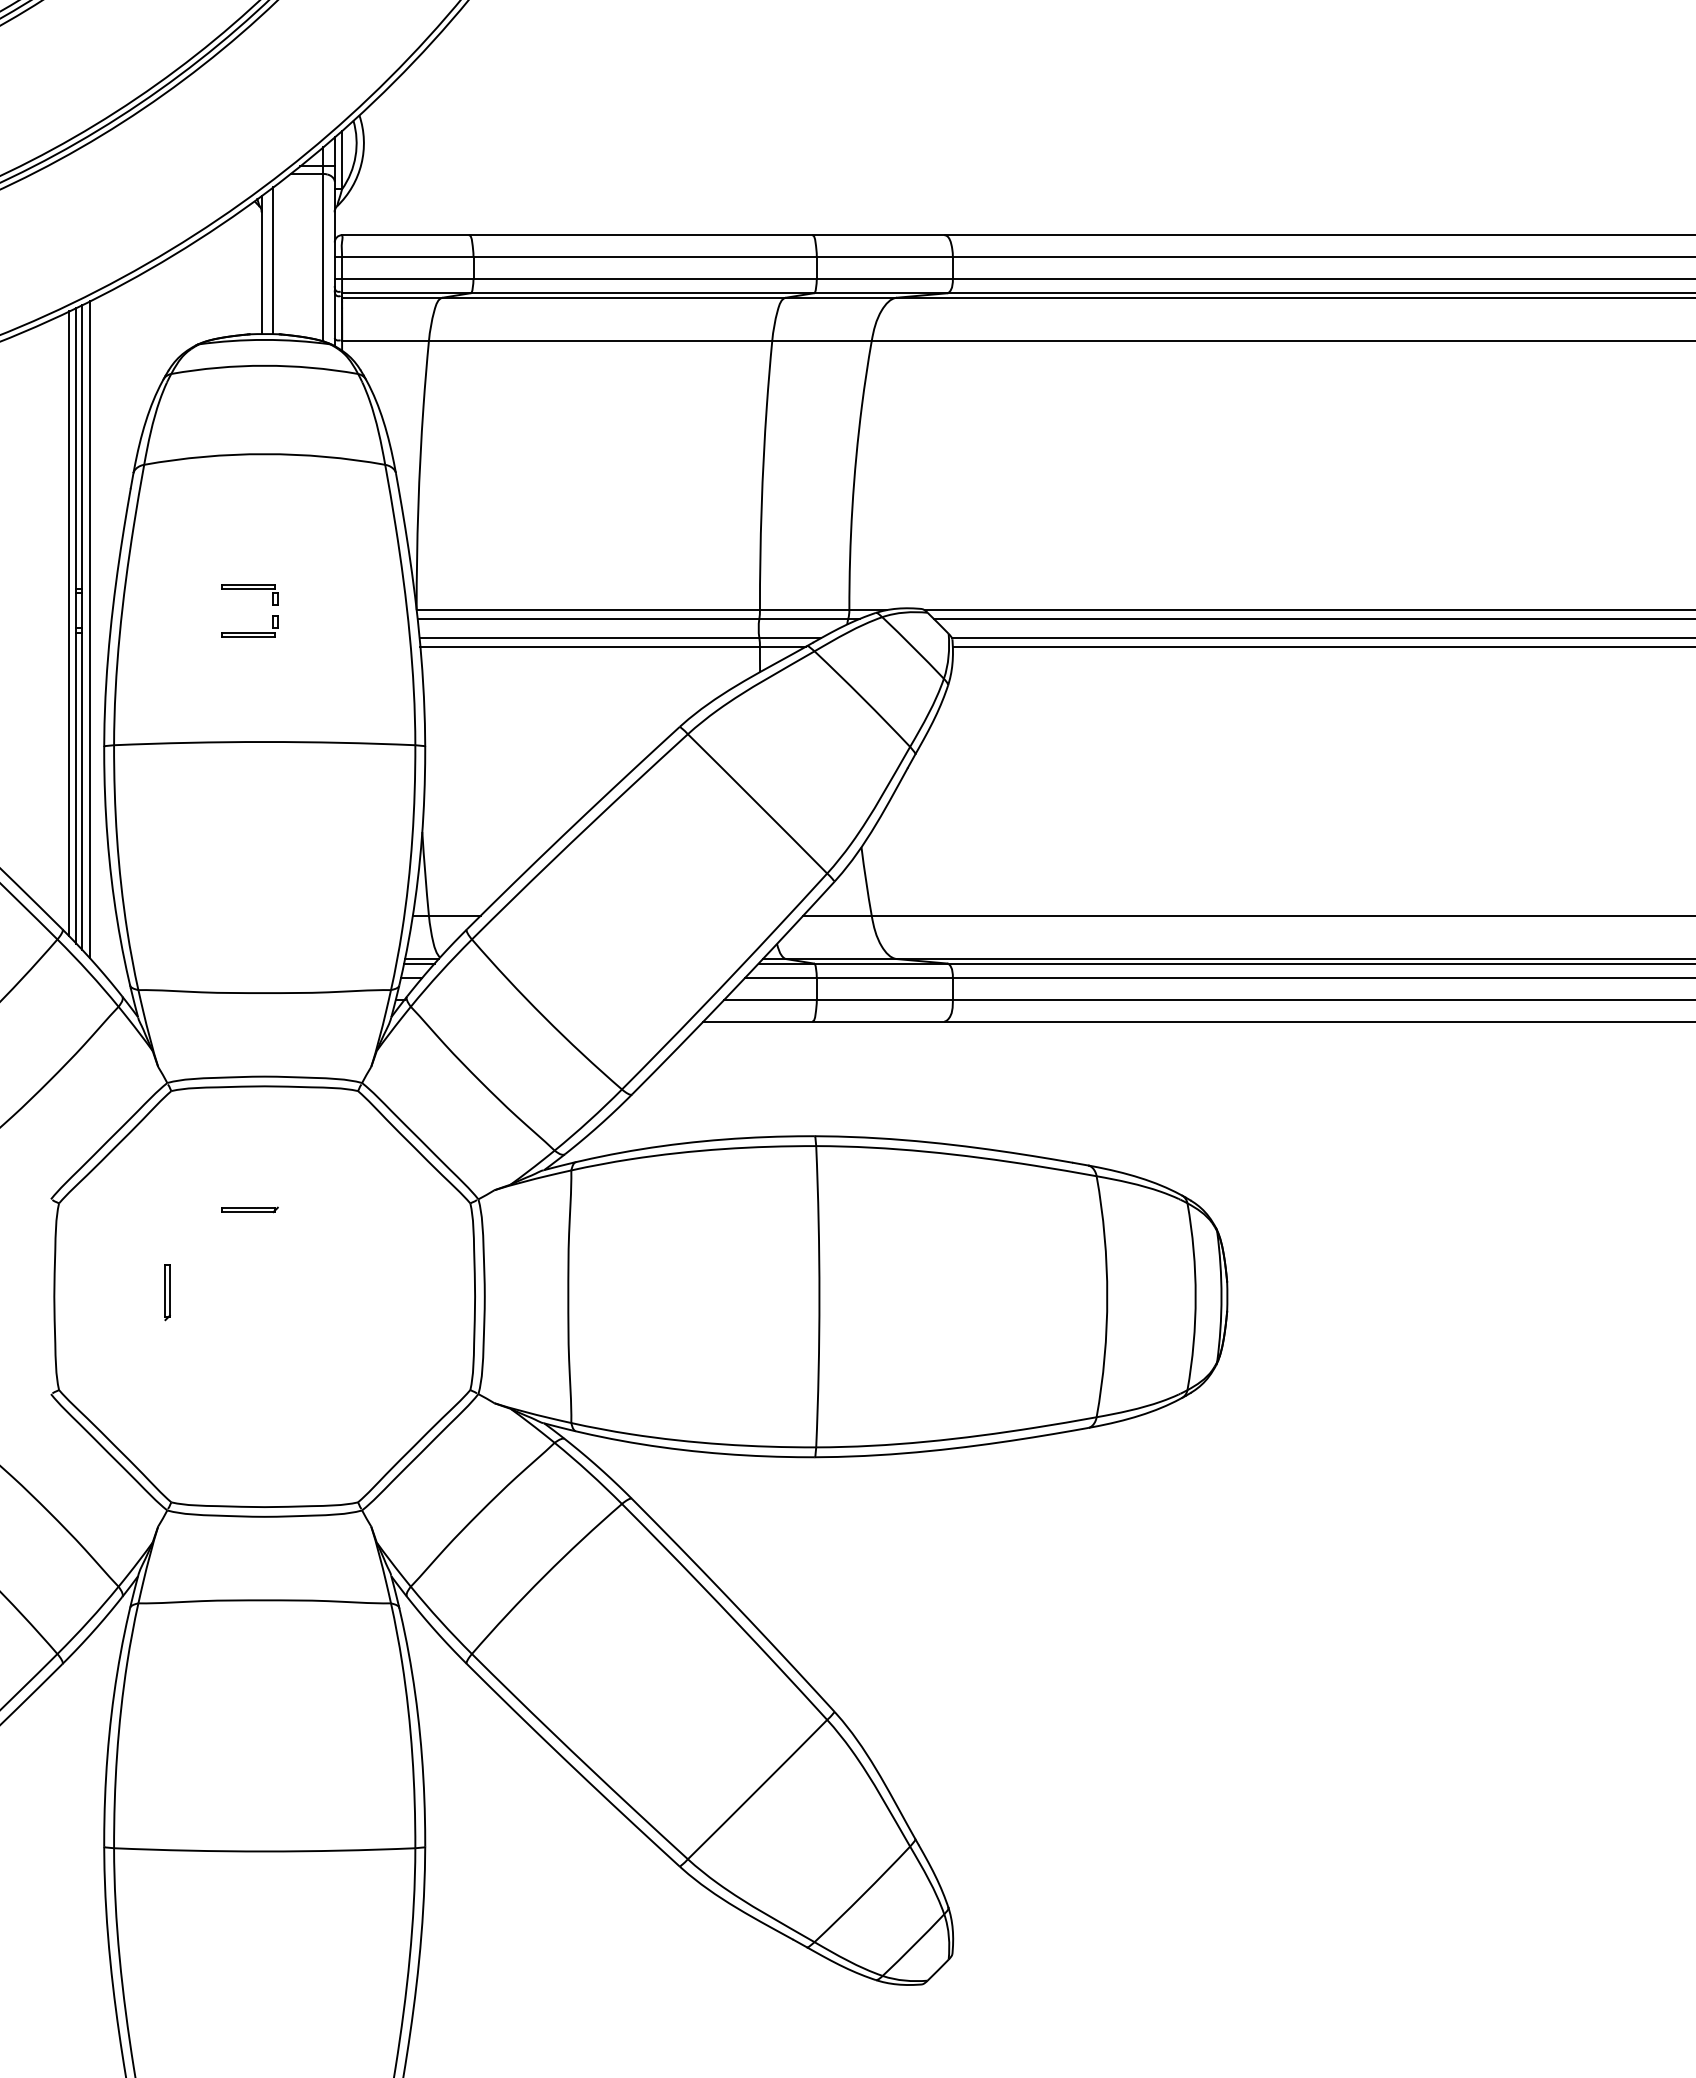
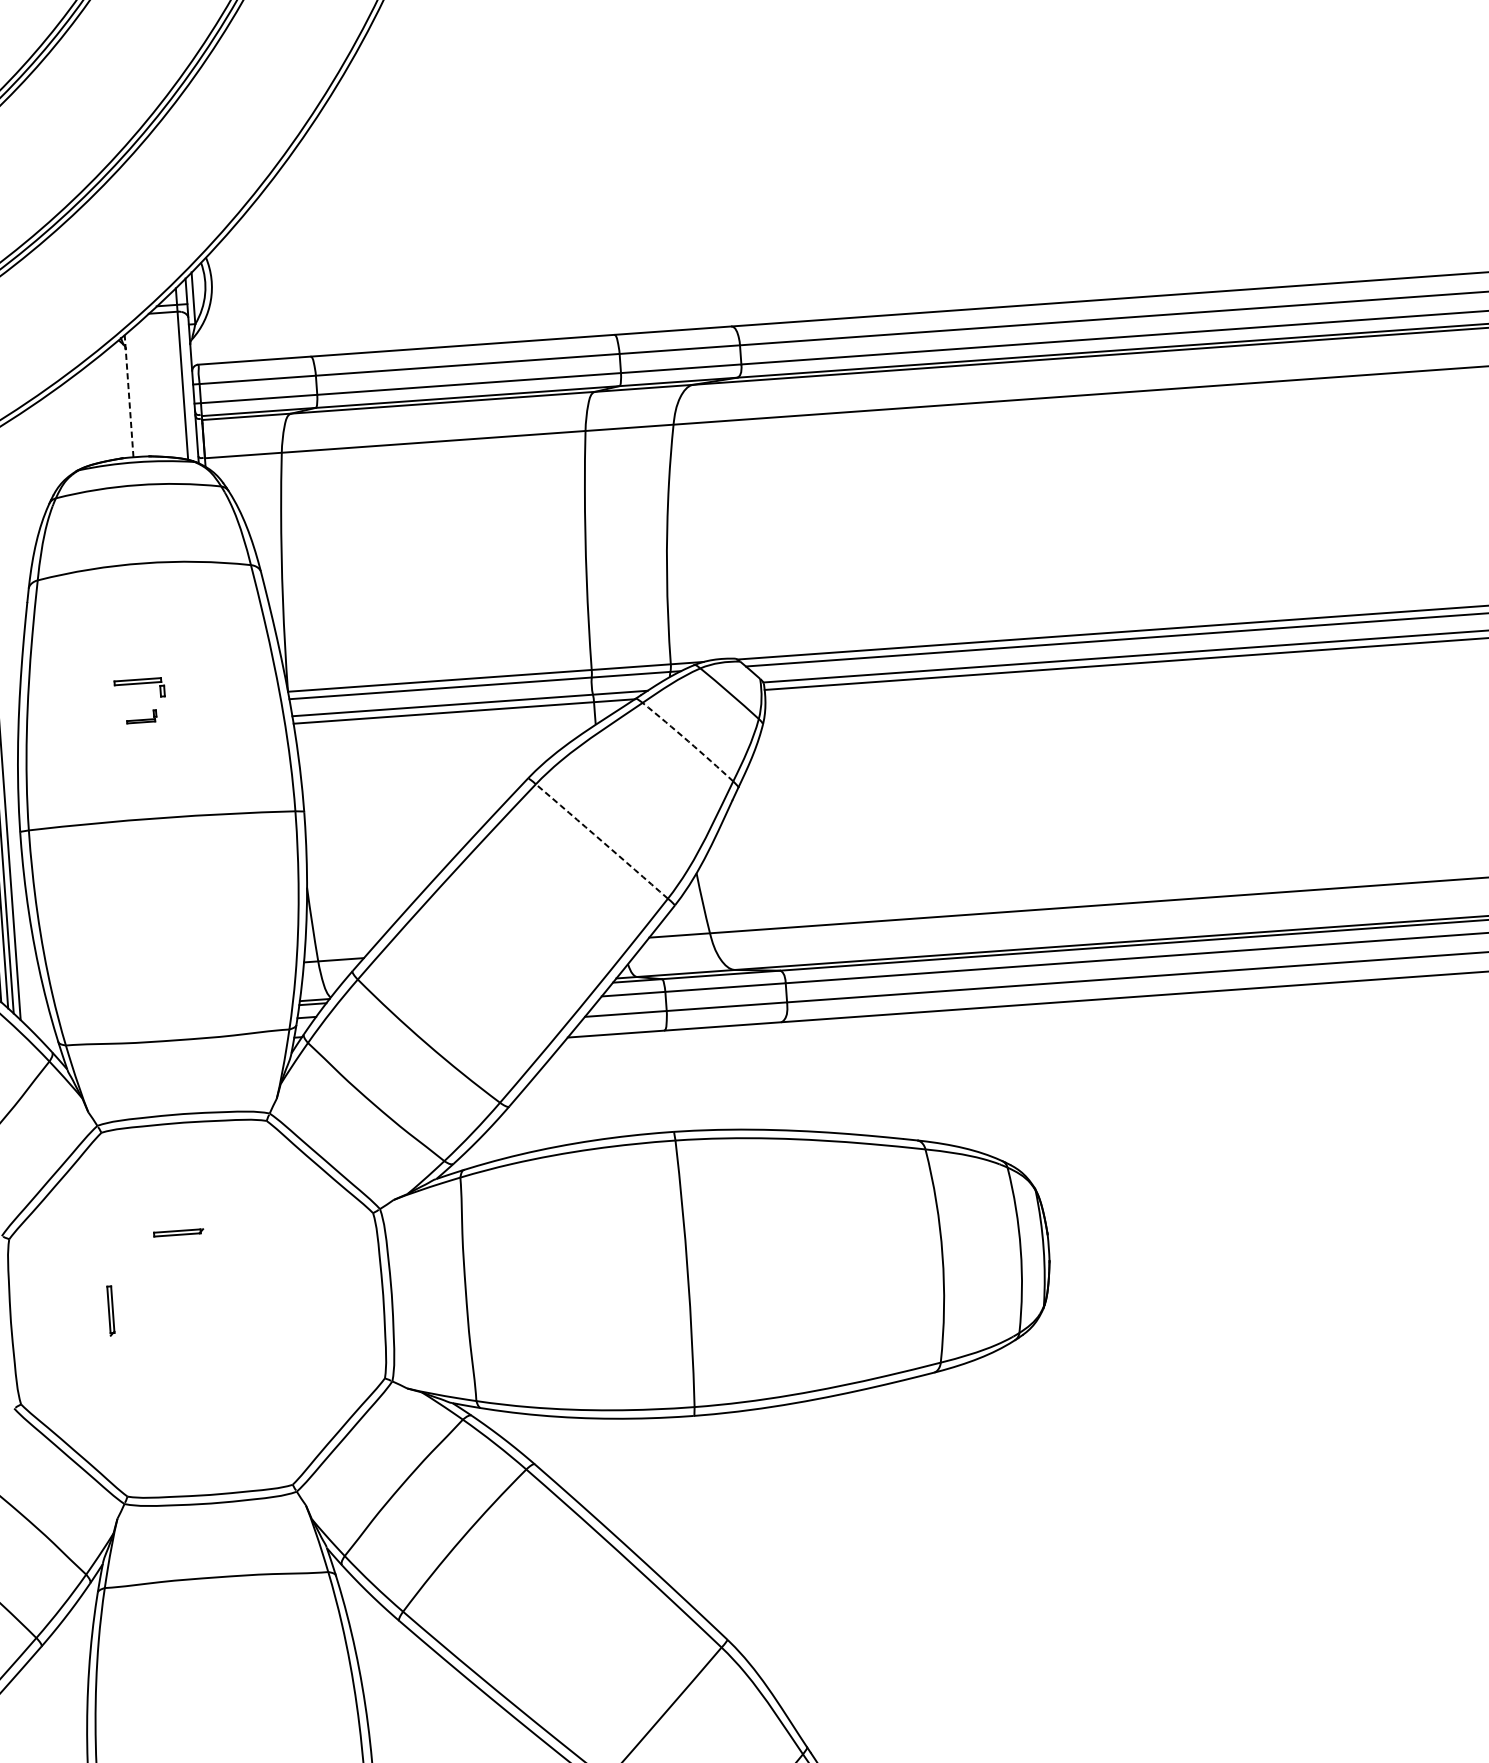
line: (273, 260) -> (139, 391), removed
line: (261, 264) -> (128, 395), solid -> dashed
part: (249, 626) -> (141, 716), size x0.6
arc: (863, 698) -> (688, 741), solid -> dashed
arc: (757, 803) -> (601, 841), solid -> dashed

